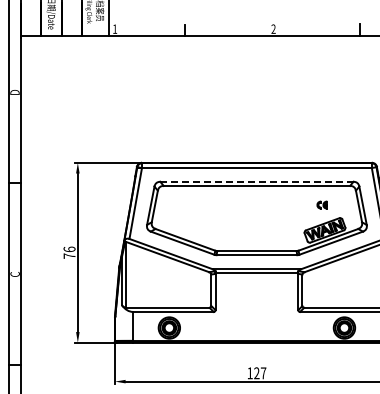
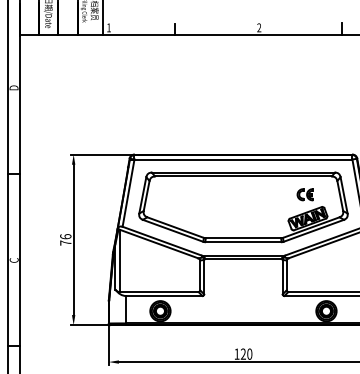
line: (256, 181) -> (243, 172), dashed -> solid
part: (322, 204) -> (305, 194), size x1.67
text: (263, 373) -> (249, 354), 127 -> 120

